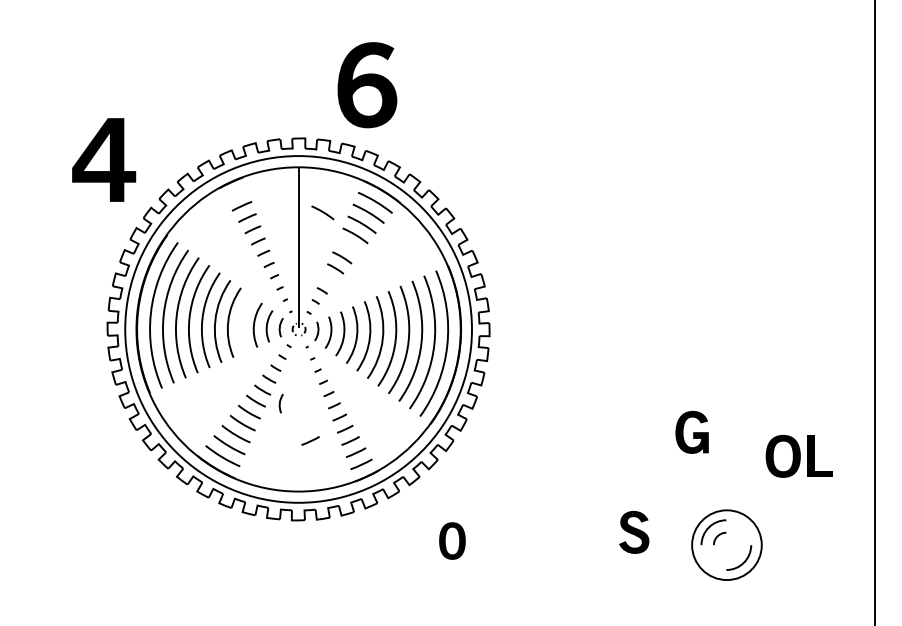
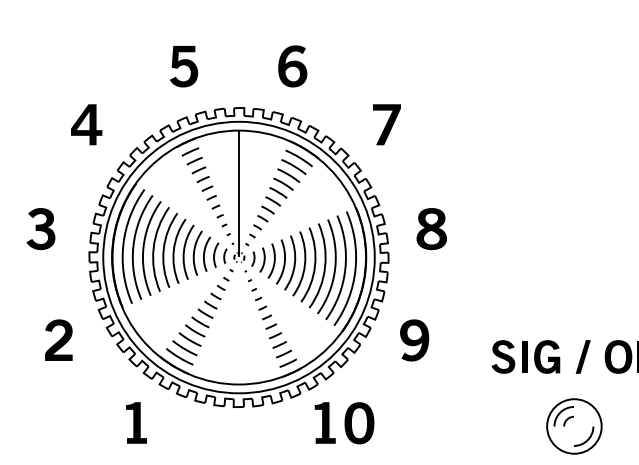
fill: (228, 85) -> (184, 66), added
part: (366, 85) -> (292, 66), size x0.62
part: (103, 159) -> (86, 124), size x0.62
fill: (487, 159) -> (386, 124), added
line: (236, 194) -> (190, 151), added
line: (322, 212) -> (278, 192), moved
line: (328, 279) -> (262, 218), added
fill: (45, 292) -> (40, 228), added
part: (544, 292) -> (431, 228), added
curve: (242, 323) -> (195, 252), added
curve: (280, 403) -> (224, 315), removed
part: (691, 431) -> (546, 356), moved
fill: (68, 434) -> (58, 339), added
part: (522, 435) -> (414, 340), added
line: (310, 440) -> (248, 344), removed
fill: (737, 455) -> (582, 356), added
fill: (664, 456) -> (525, 357), added
part: (634, 531) -> (503, 356), moved
part: (167, 540) -> (136, 422), added
fill: (408, 540) -> (325, 422), added
part: (452, 540) -> (359, 422), size x1.43

